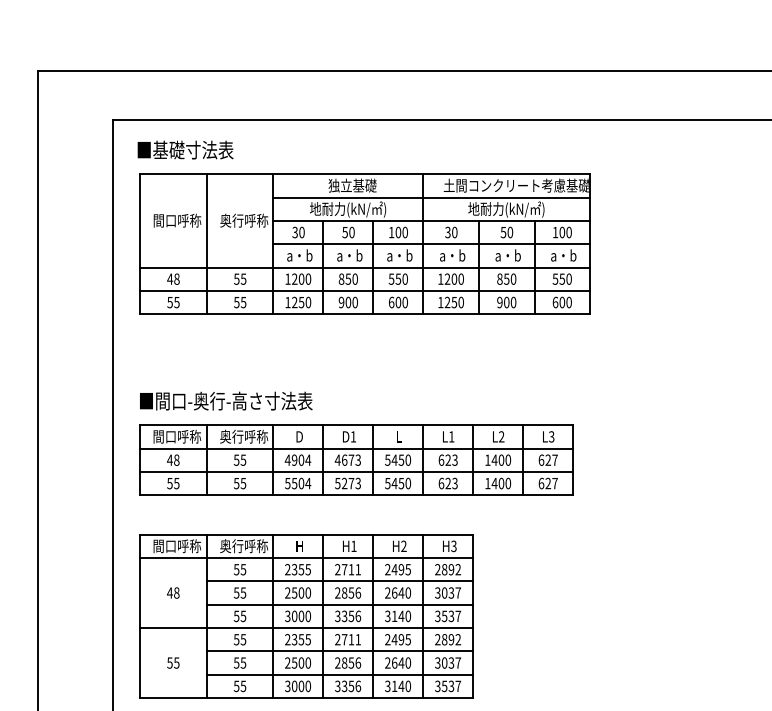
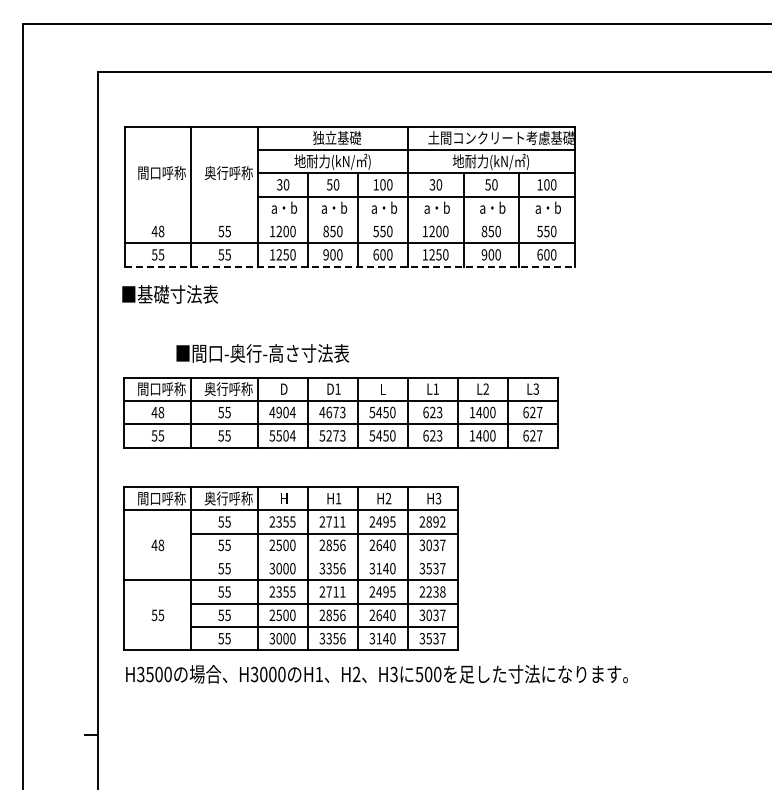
text: (185, 150) -> (170, 294), moved
line: (364, 267) -> (349, 219), removed
line: (365, 314) -> (350, 266), solid -> dashed
text: (225, 401) -> (262, 353), moved
line: (339, 605) -> (324, 557), removed
text: (450, 639) -> (435, 591), 2892 -> 2238

